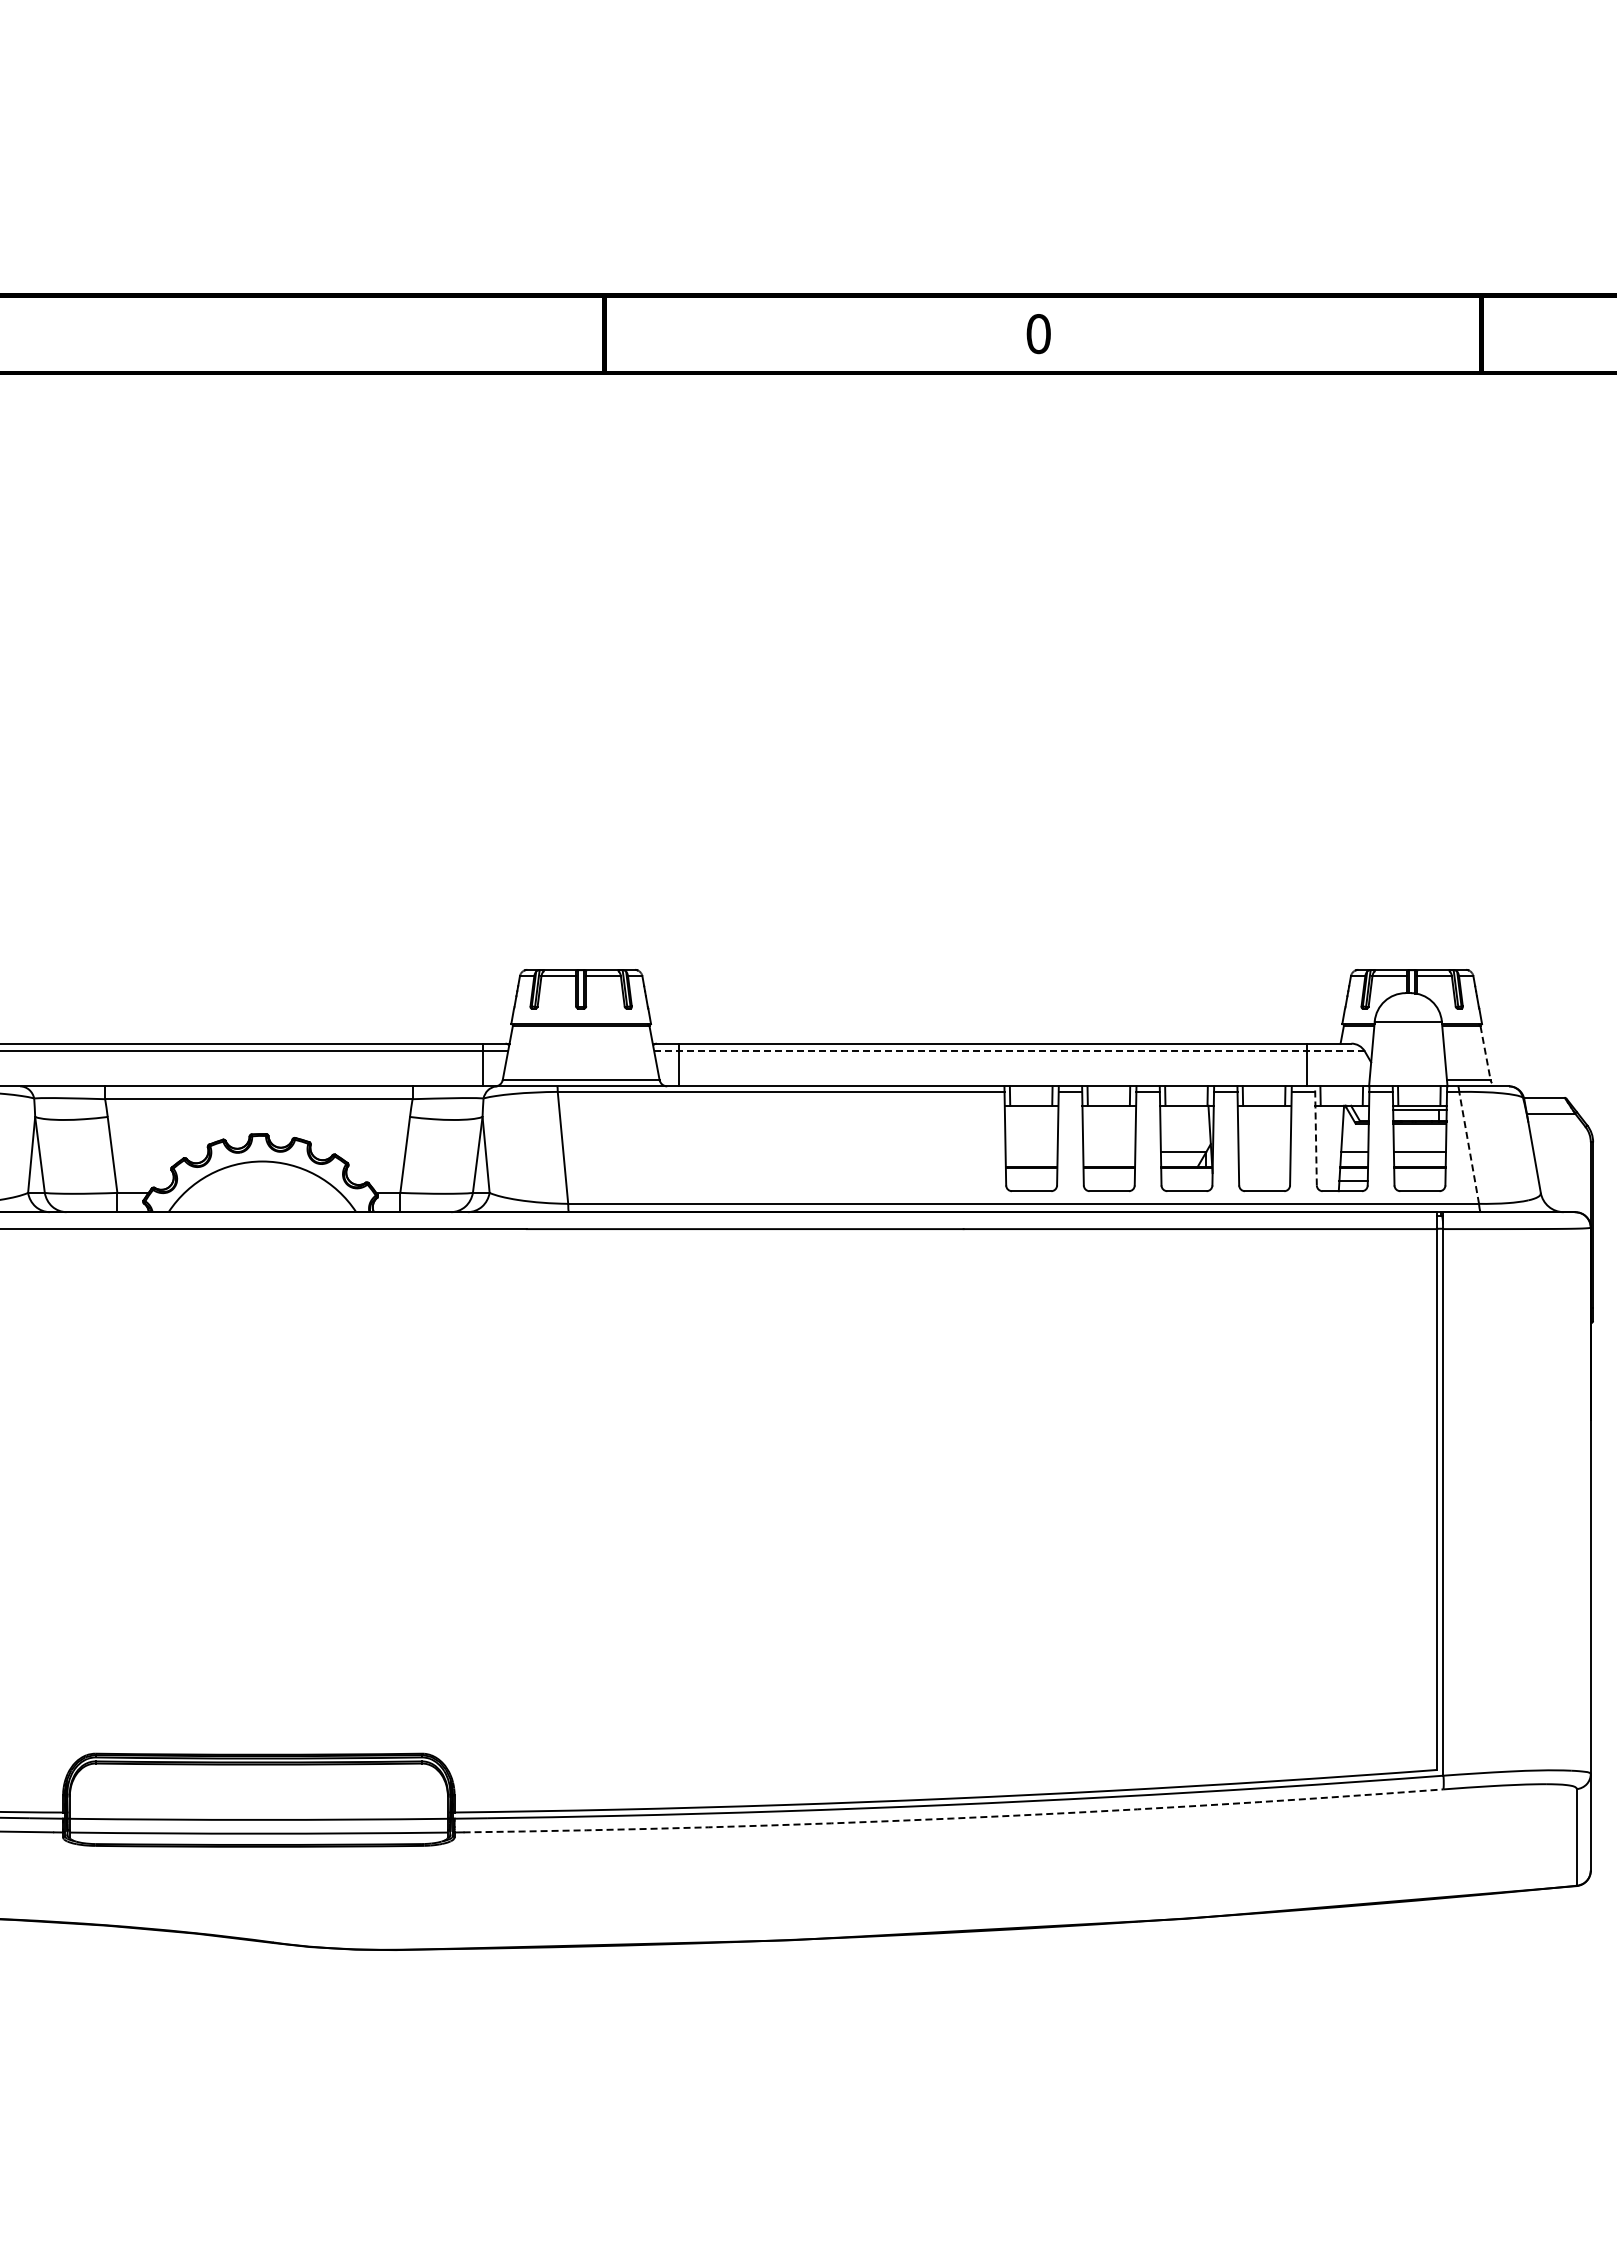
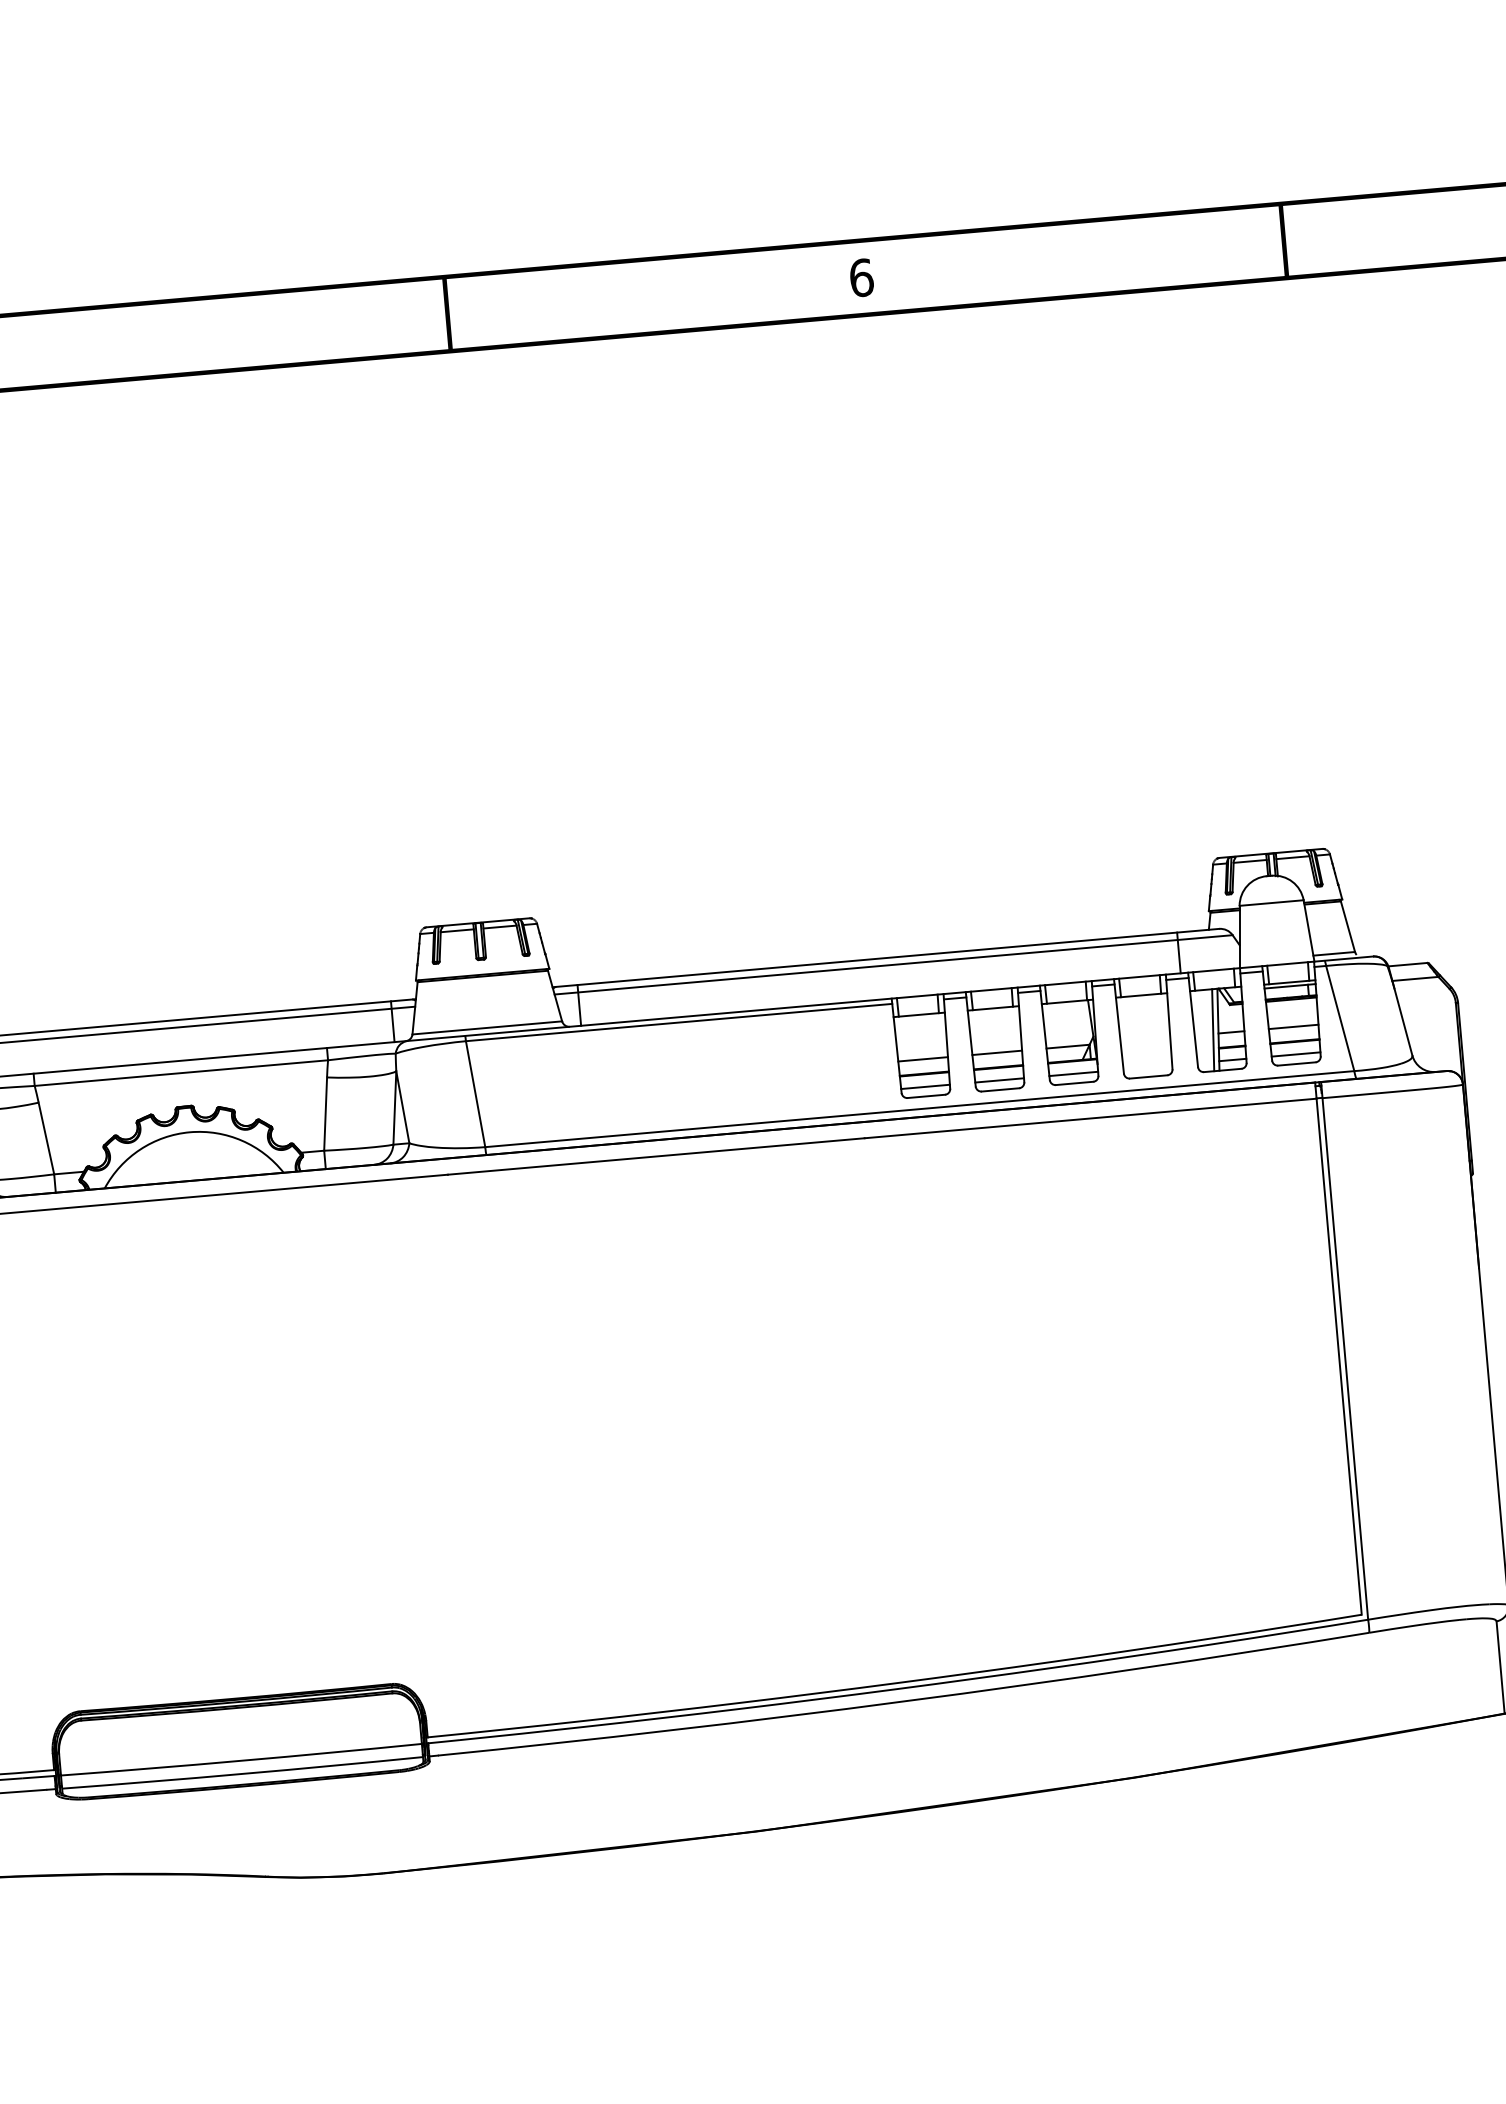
text: (1038, 333) -> (861, 277), 0 -> 6
line: (1010, 1051) -> (894, 964), dashed -> solid
line: (1485, 1053) -> (1347, 927), dashed -> solid
line: (1315, 1135) -> (1192, 1019), dashed -> solid
line: (1469, 1147) -> (1340, 1018), dashed -> solid
line: (1335, 1148) -> (1212, 1030), added
line: (1031, 1152) -> (923, 1059), added
line: (1109, 1152) -> (997, 1052), added
line: (1031, 1181) -> (925, 1087), added
line: (1108, 1181) -> (998, 1080), added
line: (1186, 1181) -> (1073, 1074), added
line: (1419, 1181) -> (1295, 1054), added
arc: (953, 1818) -> (904, 1701), dashed -> solid

